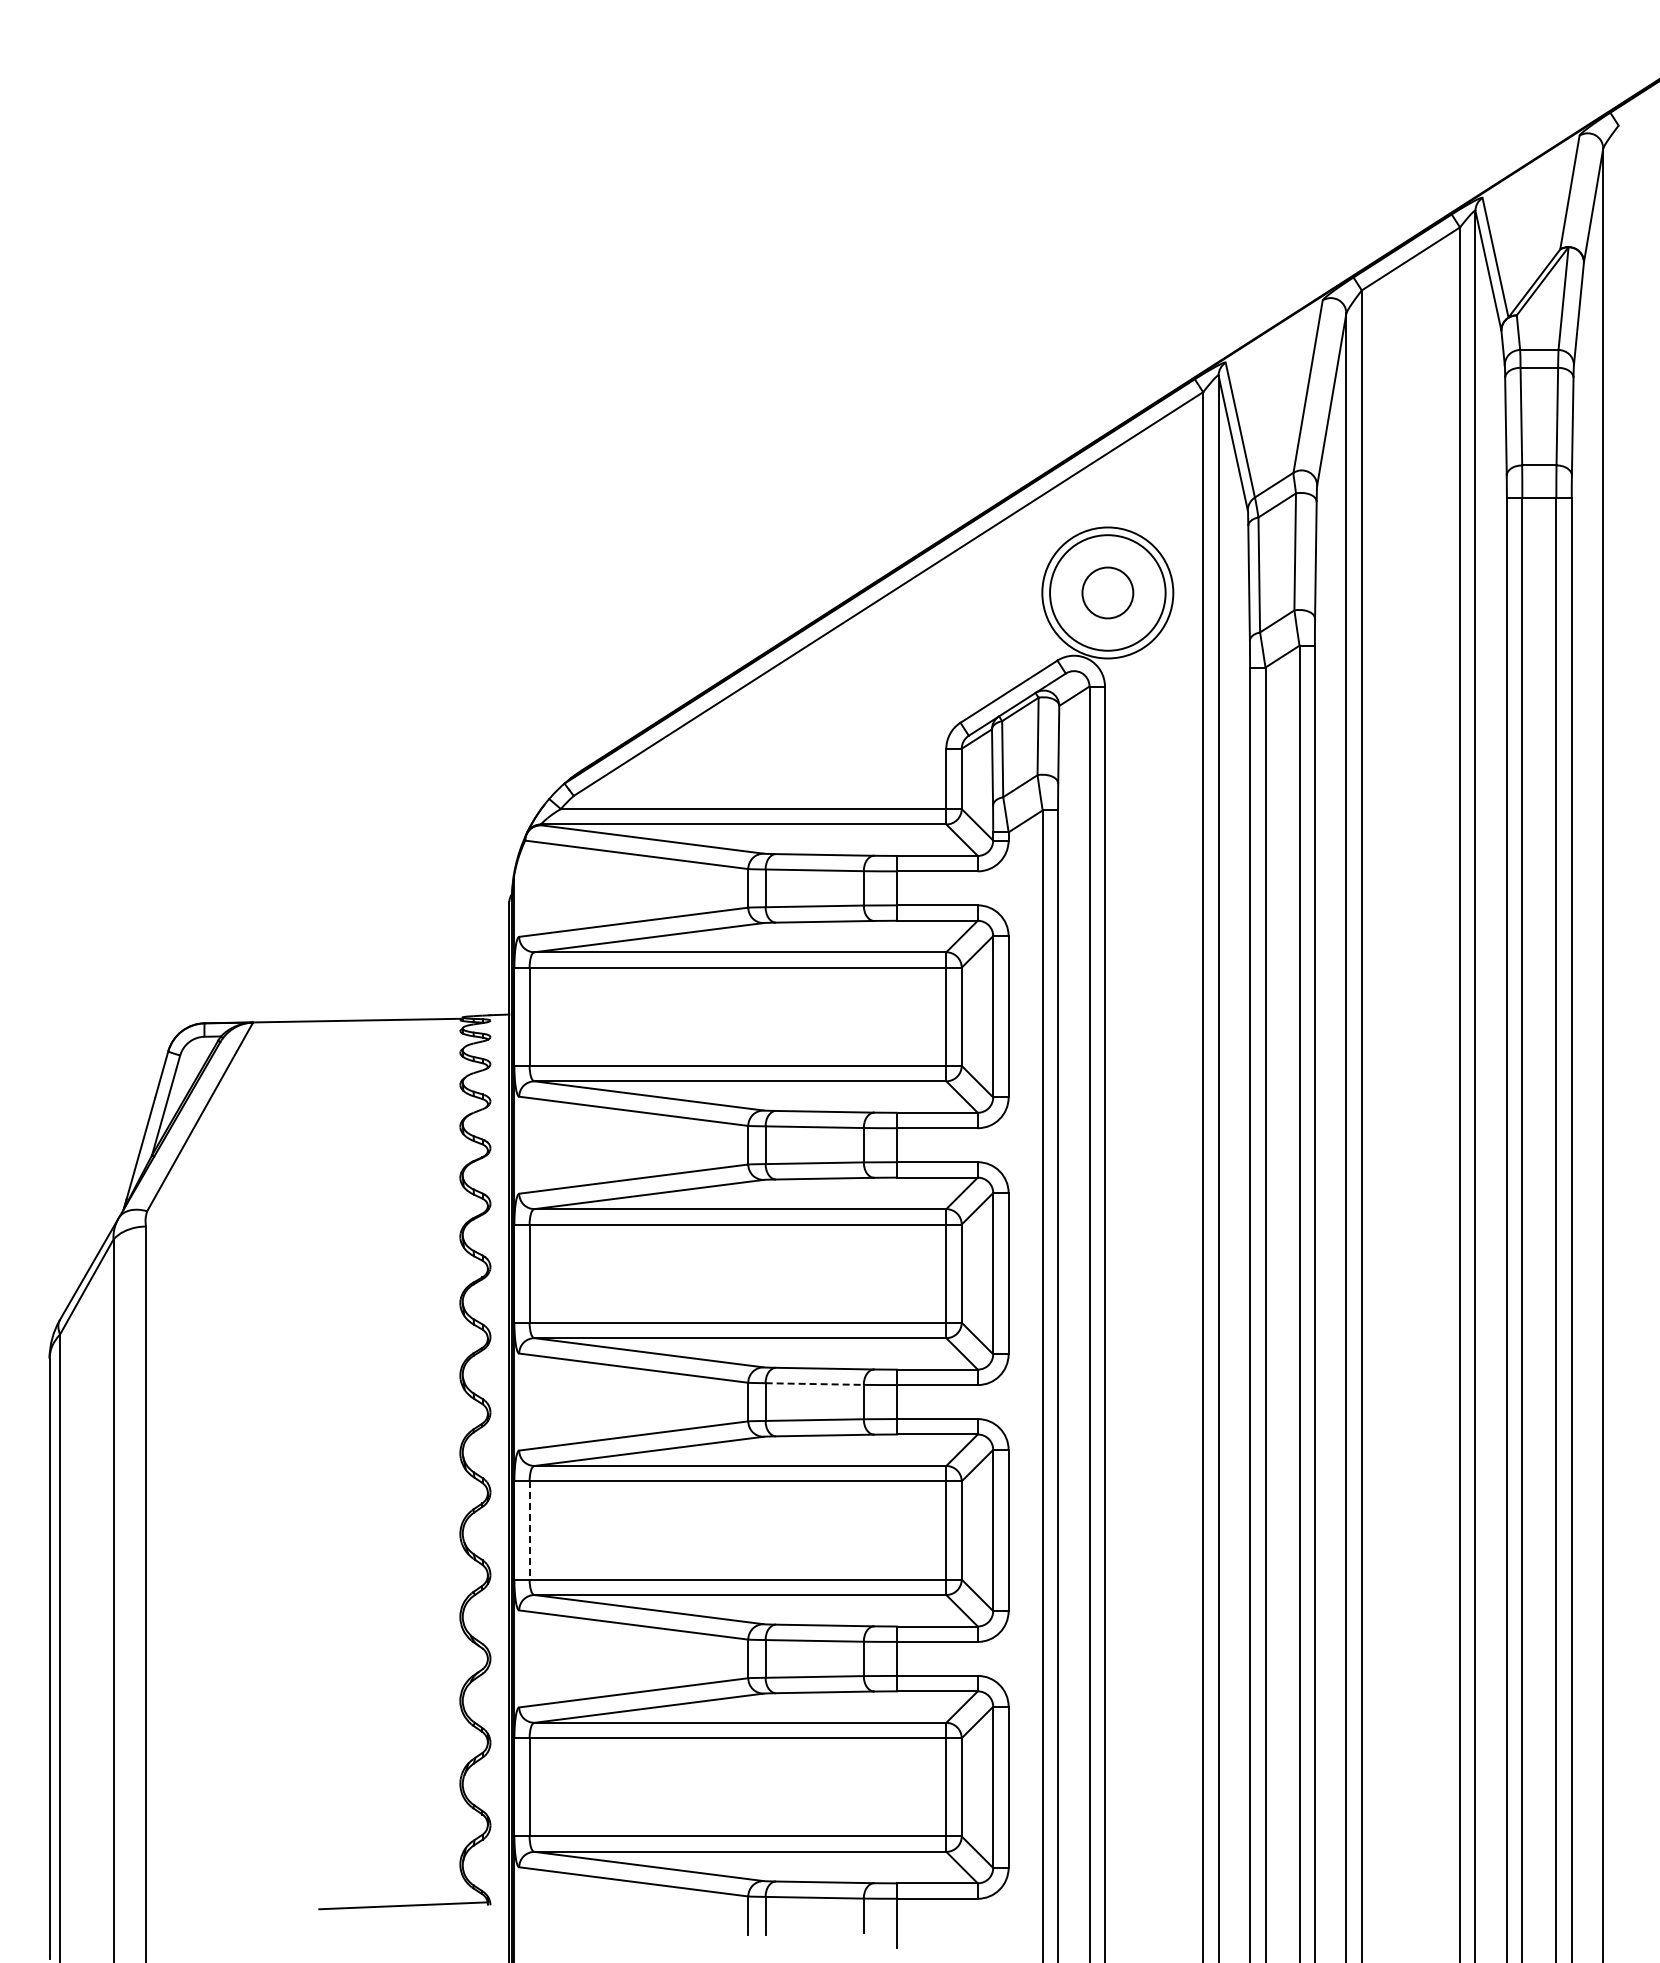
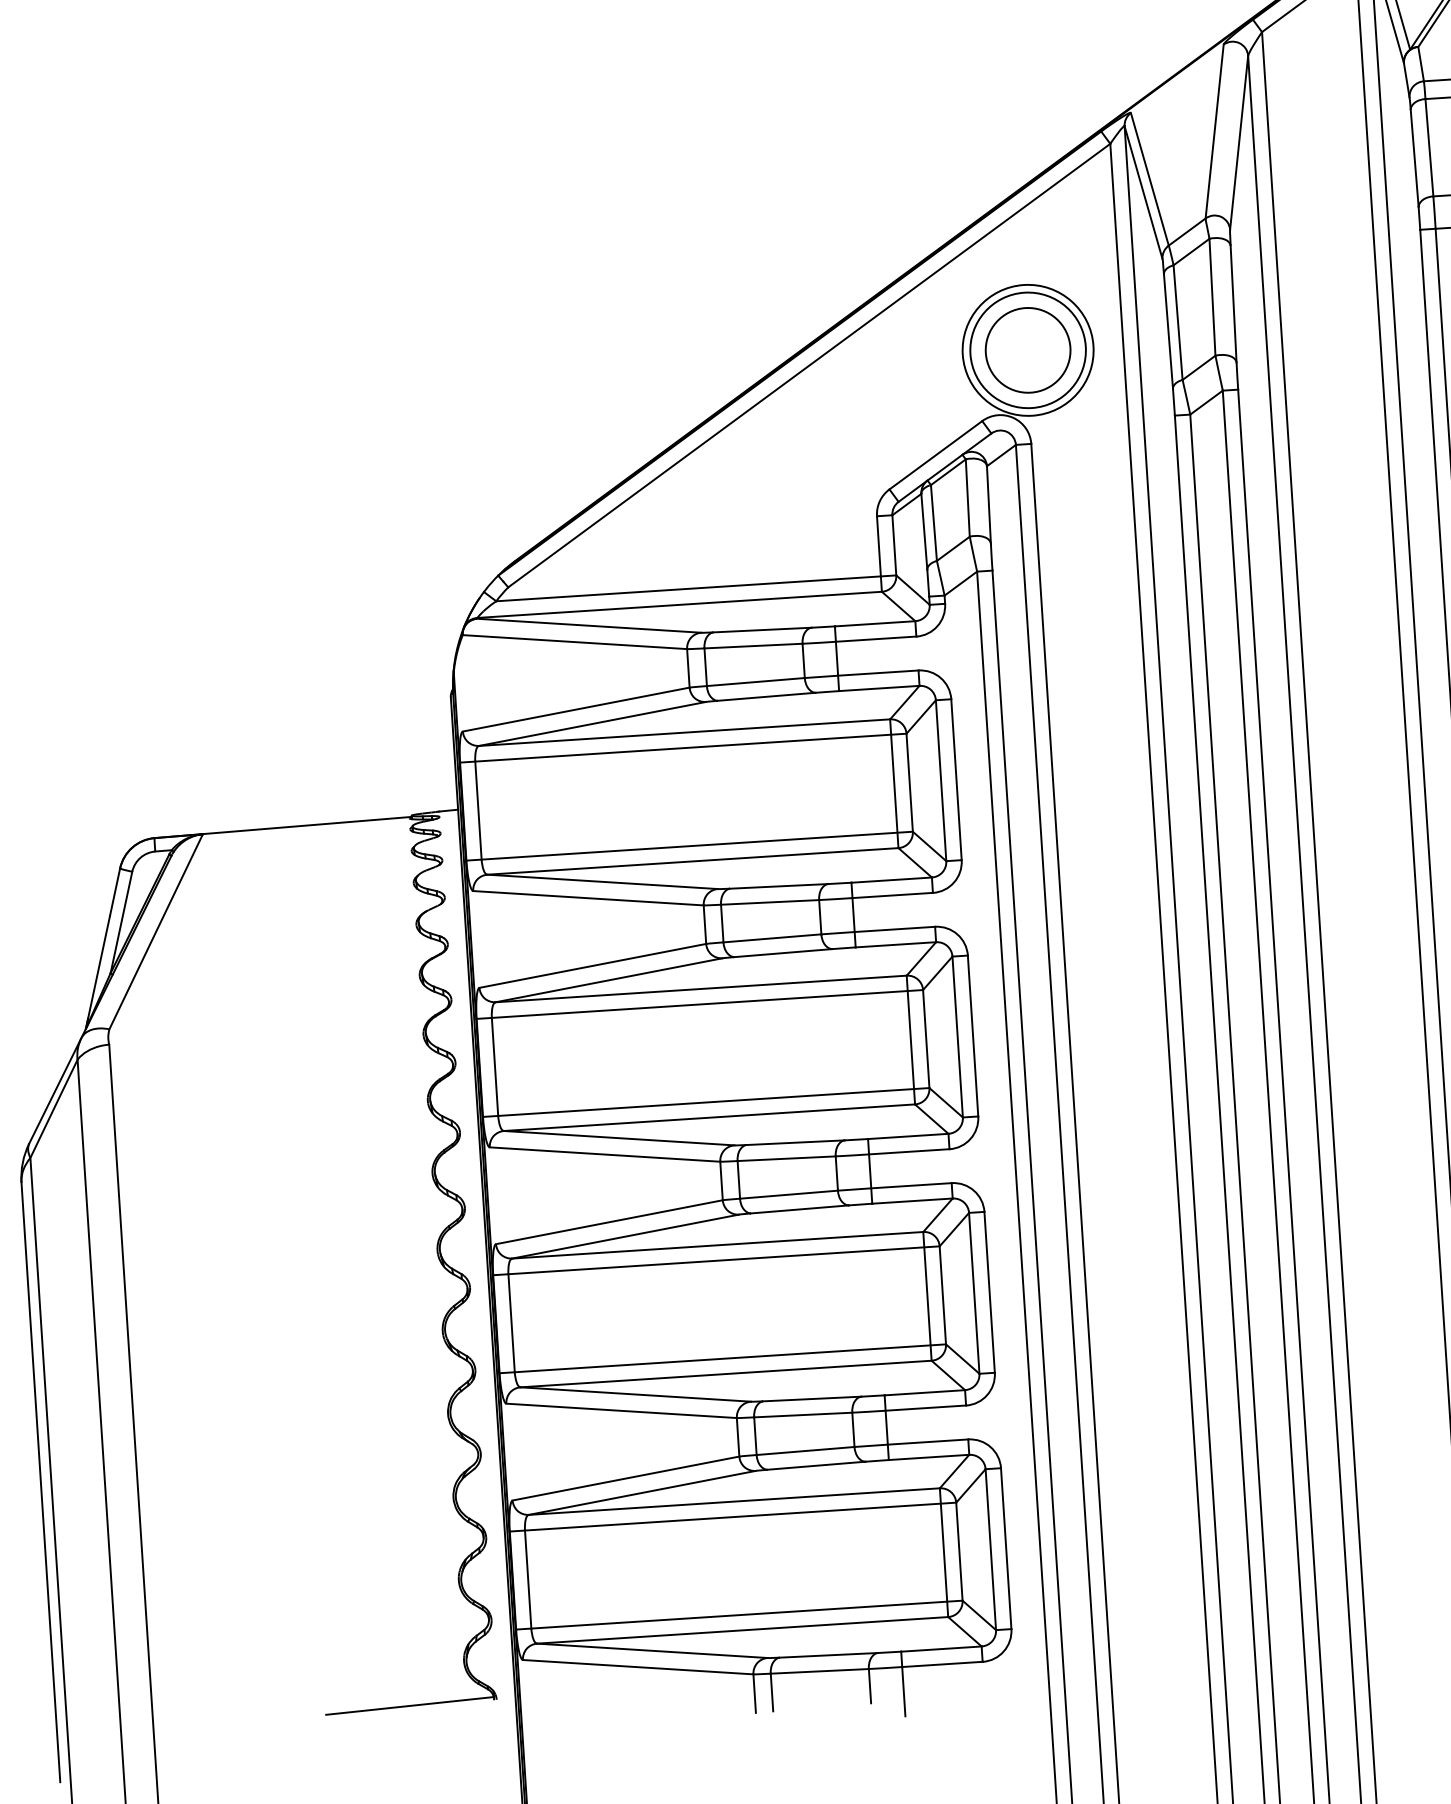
circle: (1107, 592) -> (1027, 349), size x1.67
line: (815, 1384) -> (787, 1159), dashed -> solid
line: (529, 1530) -> (511, 1323), dashed -> solid

